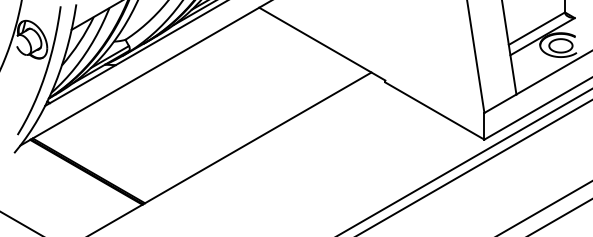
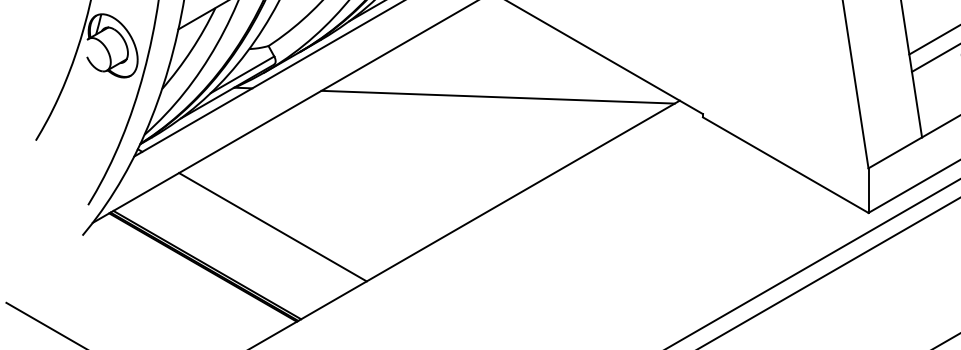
line: (262, 70) -> (497, 97), added
line: (128, 147) -> (273, 226), added

